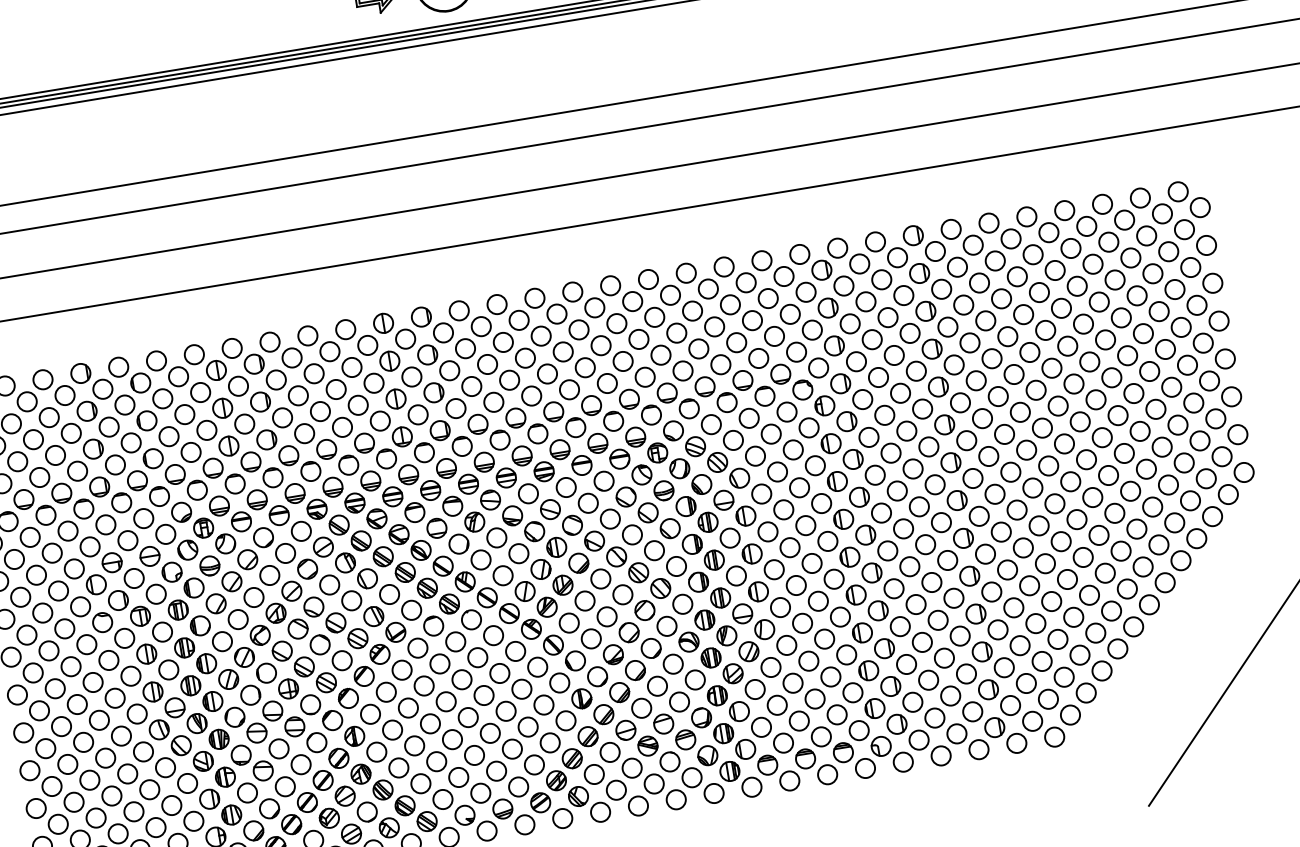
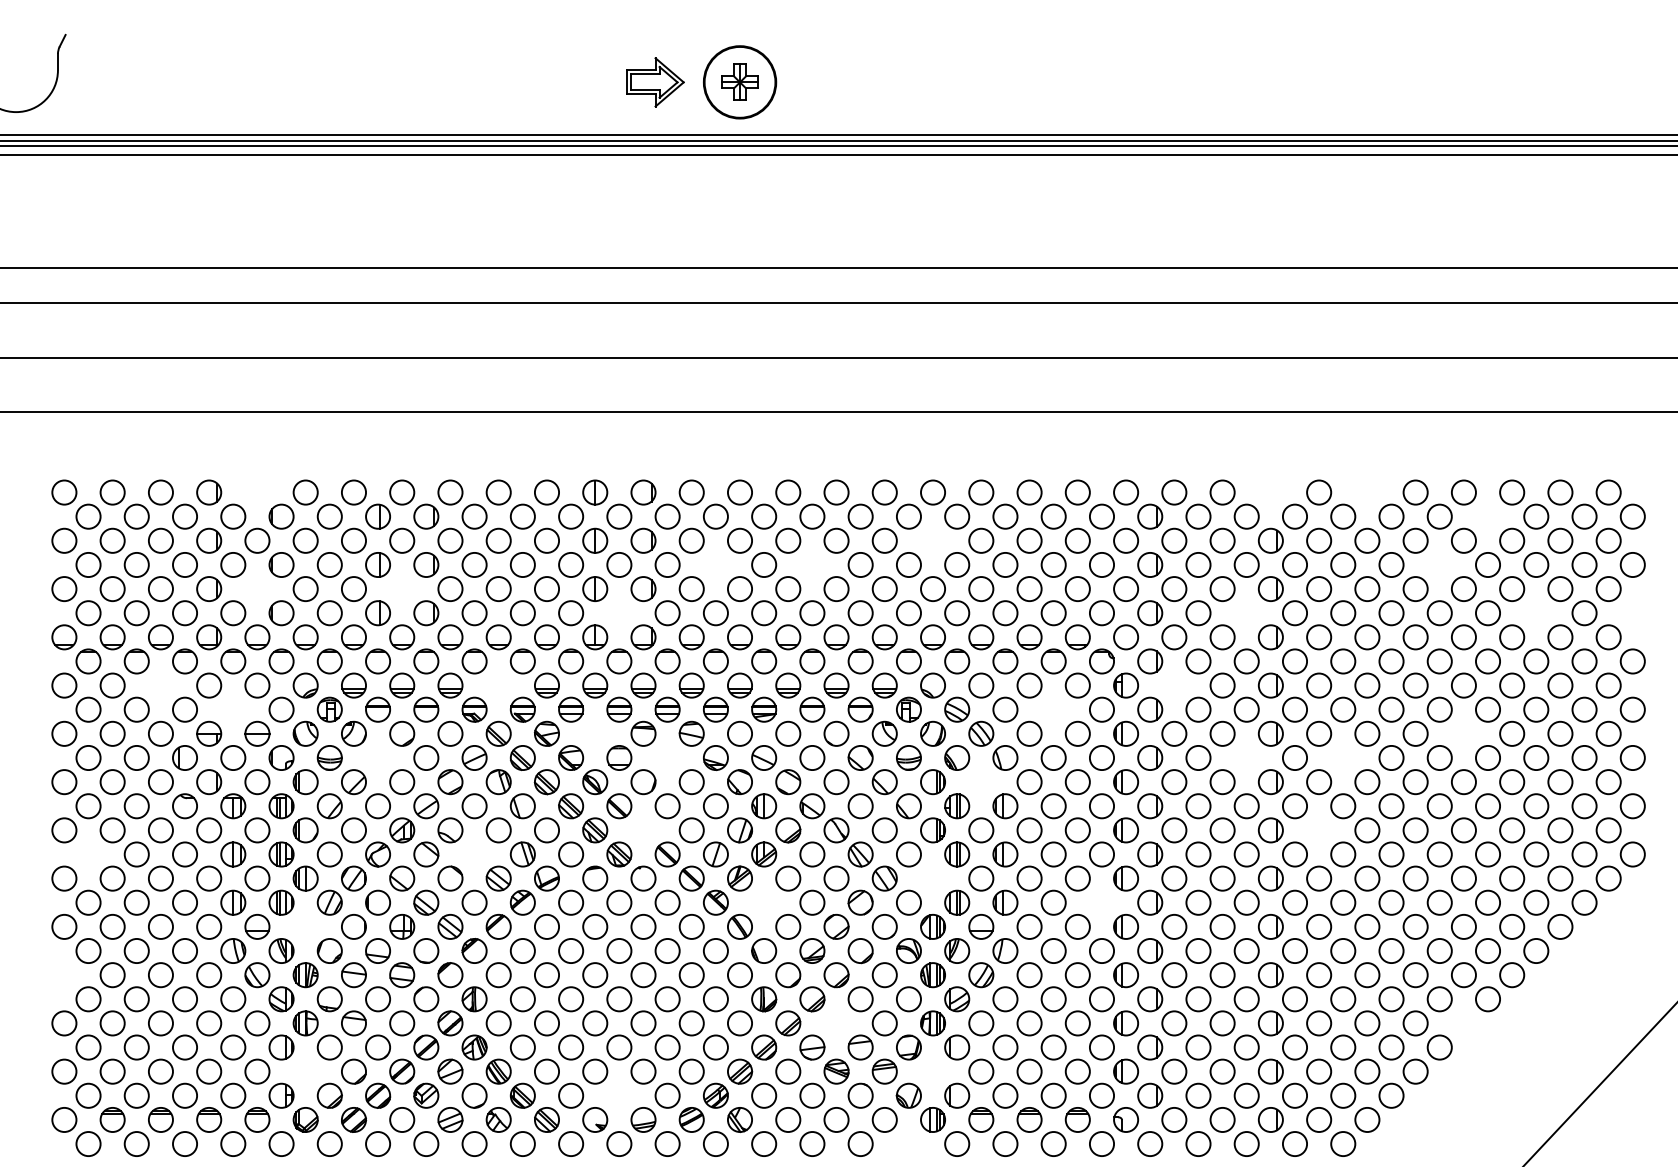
circle: (989, 223) -> (1367, 492), removed
circle: (1086, 226) -> (1487, 516), removed
part: (913, 235) -> (1270, 492), removed
circle: (1054, 270) -> (1439, 564), removed
circle: (1212, 283) -> (1632, 613), removed
circle: (1137, 296) -> (1536, 613), removed
circle: (654, 317) -> (932, 540), removed
circle: (909, 333) -> (1246, 613), removed
circle: (563, 351) -> (812, 564), removed
circle: (487, 364) -> (715, 564), removed
circle: (118, 367) -> (257, 492), removed
circle: (862, 399) -> (1174, 685), removed
circle: (1095, 399) -> (1463, 733), removed
circle: (418, 415) -> (619, 613), removed
circle: (244, 423) -> (402, 588), removed
circle: (771, 433) -> (1053, 709), removed
circle: (1004, 433) -> (1343, 757), removed
circle: (131, 442) -> (257, 588), removed
circle: (928, 446) -> (1246, 757), removed
part: (332, 487) -> (498, 685), removed
circle: (995, 494) -> (1319, 830), removed
part: (724, 500) -> (981, 782), removed
part: (415, 512) -> (595, 733), removed
part: (474, 521) -> (667, 757), removed
circle: (67, 531) -> (160, 685), removed
circle: (128, 540) -> (233, 709), removed
part: (247, 559) -> (377, 757), removed
circle: (833, 579) -> (1101, 902), removed
part: (465, 582) -> (643, 830), removed
part: (698, 582) -> (932, 878), removed
part: (335, 622) -> (474, 854), removed
circle: (569, 622) -> (764, 902), removed
circle: (1133, 626) -> (1463, 1023), removed
circle: (33, 672) -> (88, 854), removed
part: (212, 701) -> (305, 926), removed
circle: (641, 708) -> (836, 1023), removed
part: (723, 733) -> (932, 1071), removed
circle: (30, 770) -> (64, 975), removed
circle: (480, 793) -> (619, 1095), removed
circle: (713, 793) -> (908, 1143), removed
part: (231, 814) -> (305, 1071), removed

